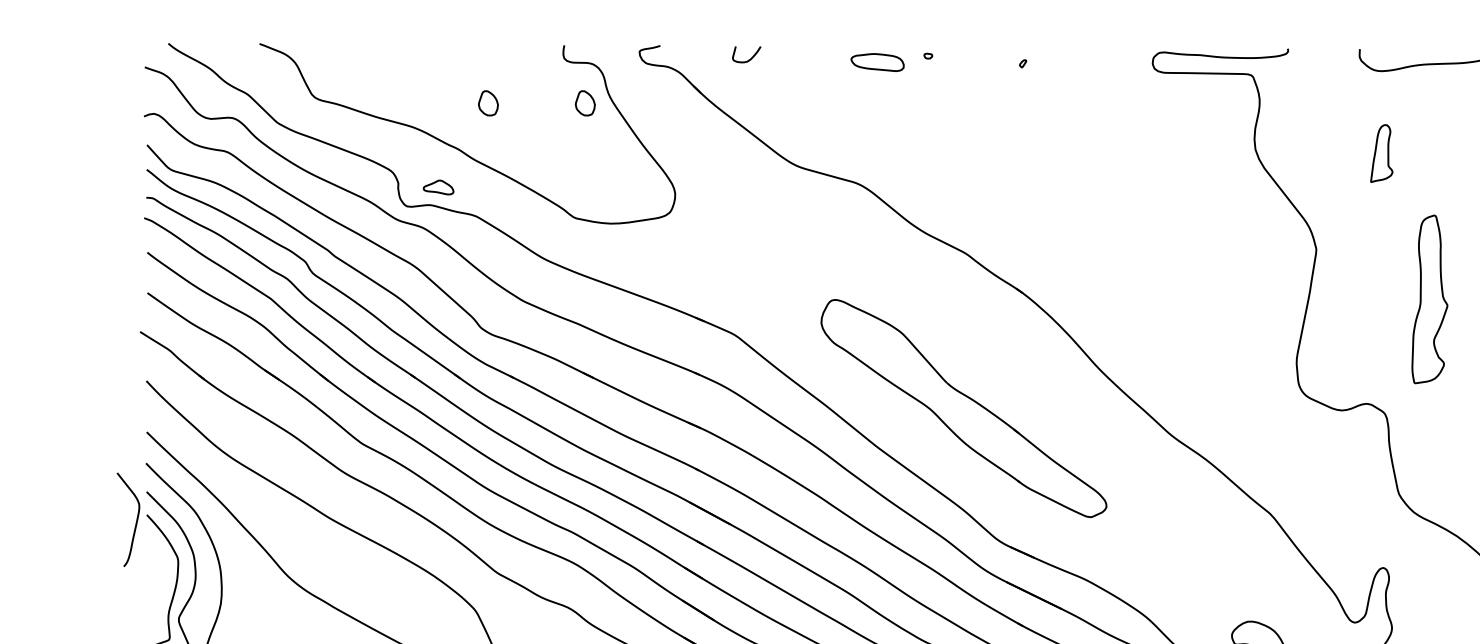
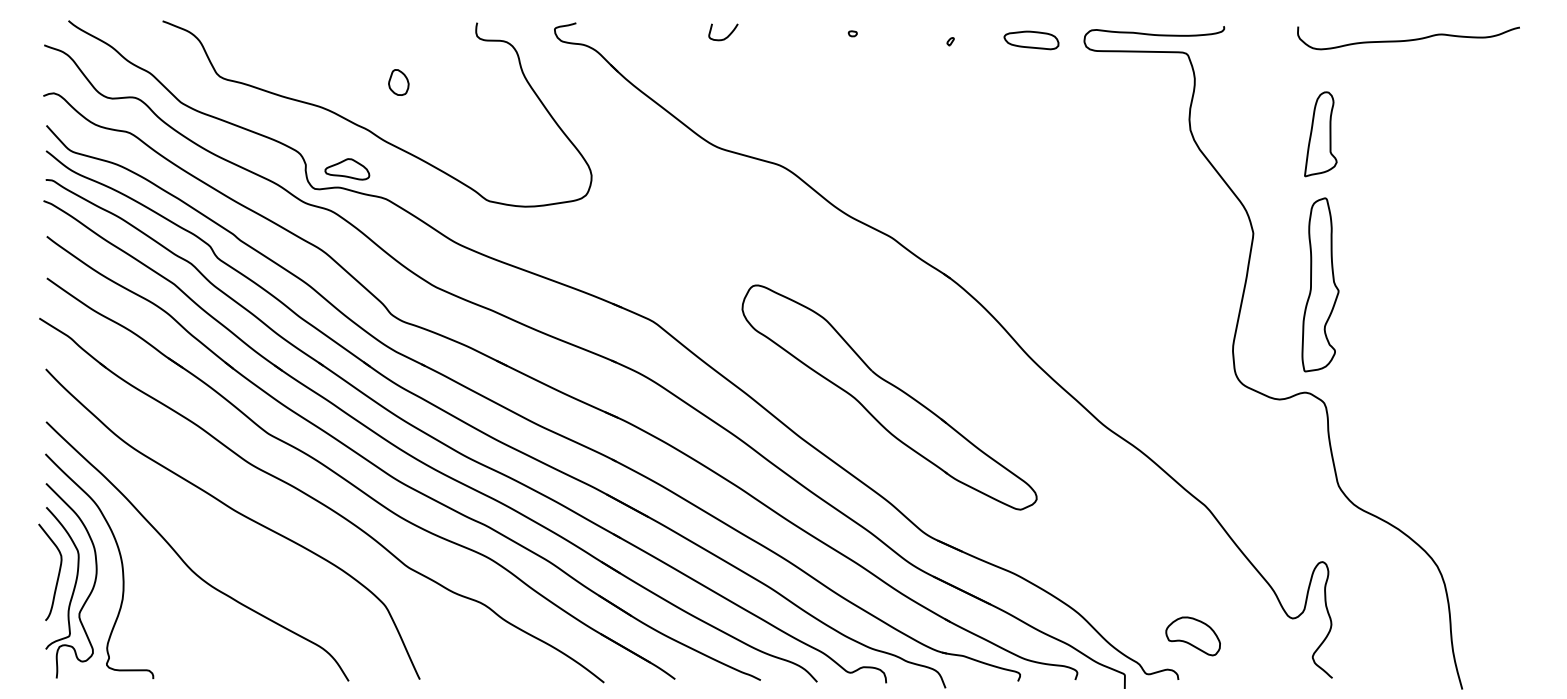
curve: (750, 57) -> (727, 35), moved
part: (877, 62) -> (1031, 40), moved
part: (585, 103) -> (498, 82), removed
part: (1381, 153) -> (1320, 134), size x1.43
part: (438, 187) -> (347, 169), size x1.43
part: (1429, 299) -> (1320, 284), moved
curve: (135, 522) -> (57, 575), moved

